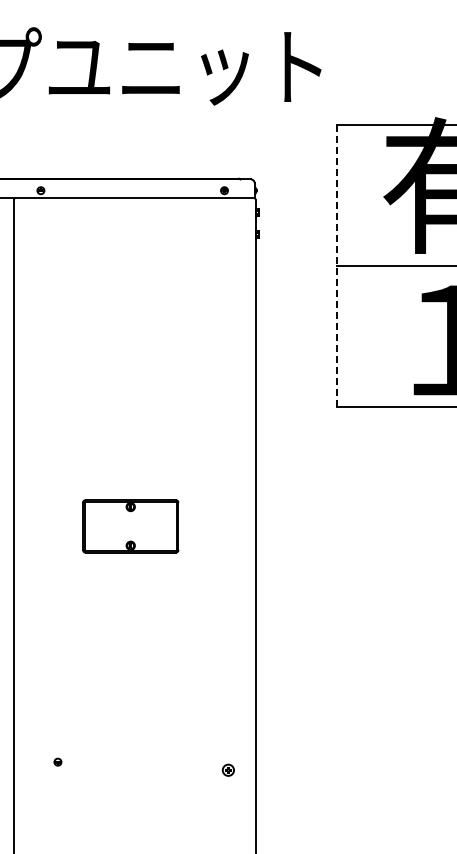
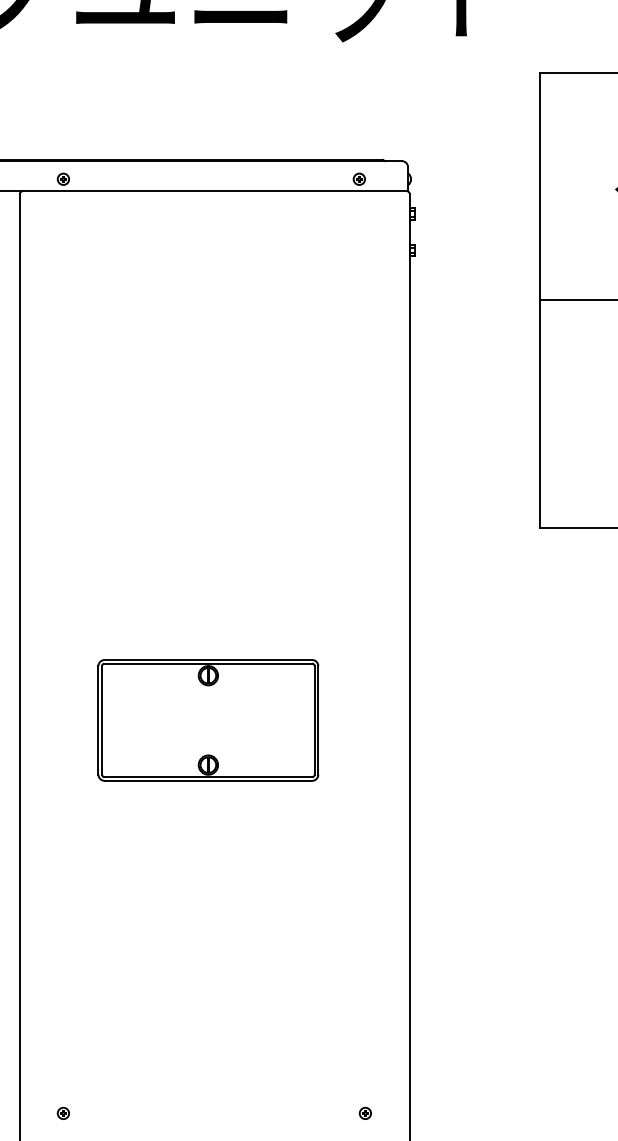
line: (336, 265) -> (539, 299), dashed -> solid
part: (130, 526) -> (207, 720), size x1.43
part: (57, 761) -> (62, 1112), moved
part: (227, 769) -> (364, 1112), size x0.62

